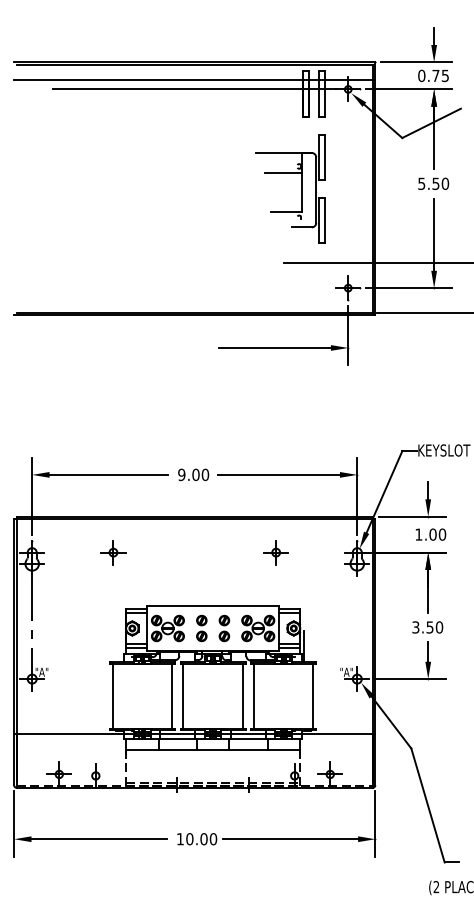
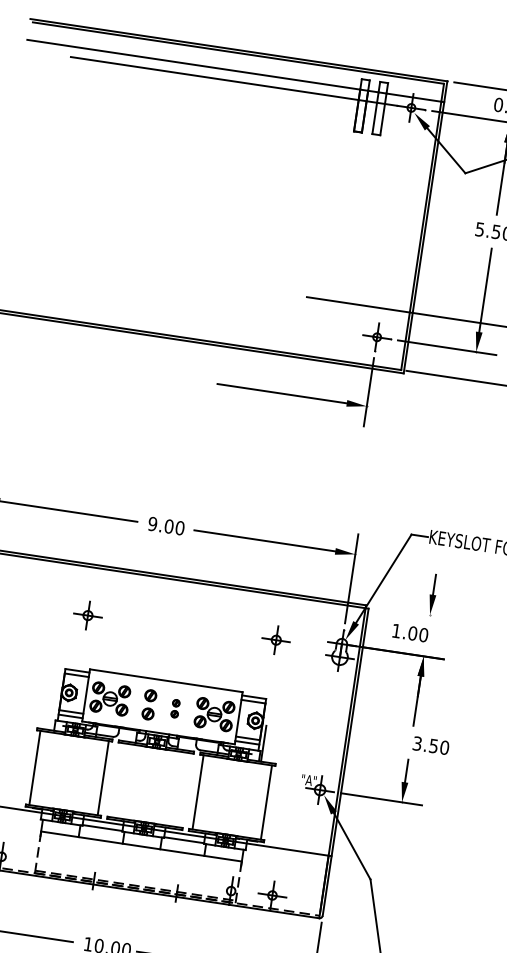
part: (301, 188) -> (340, 214), removed
line: (412, 516) -> (411, 611), removed
text: (430, 534) -> (409, 632), moved
part: (113, 552) -> (88, 615), moved
part: (275, 552) -> (275, 639), moved
text: (427, 627) -> (430, 745), moved
part: (224, 628) -> (175, 708), size x0.6
line: (183, 696) -> (116, 780), removed
line: (242, 696) -> (184, 790), removed

